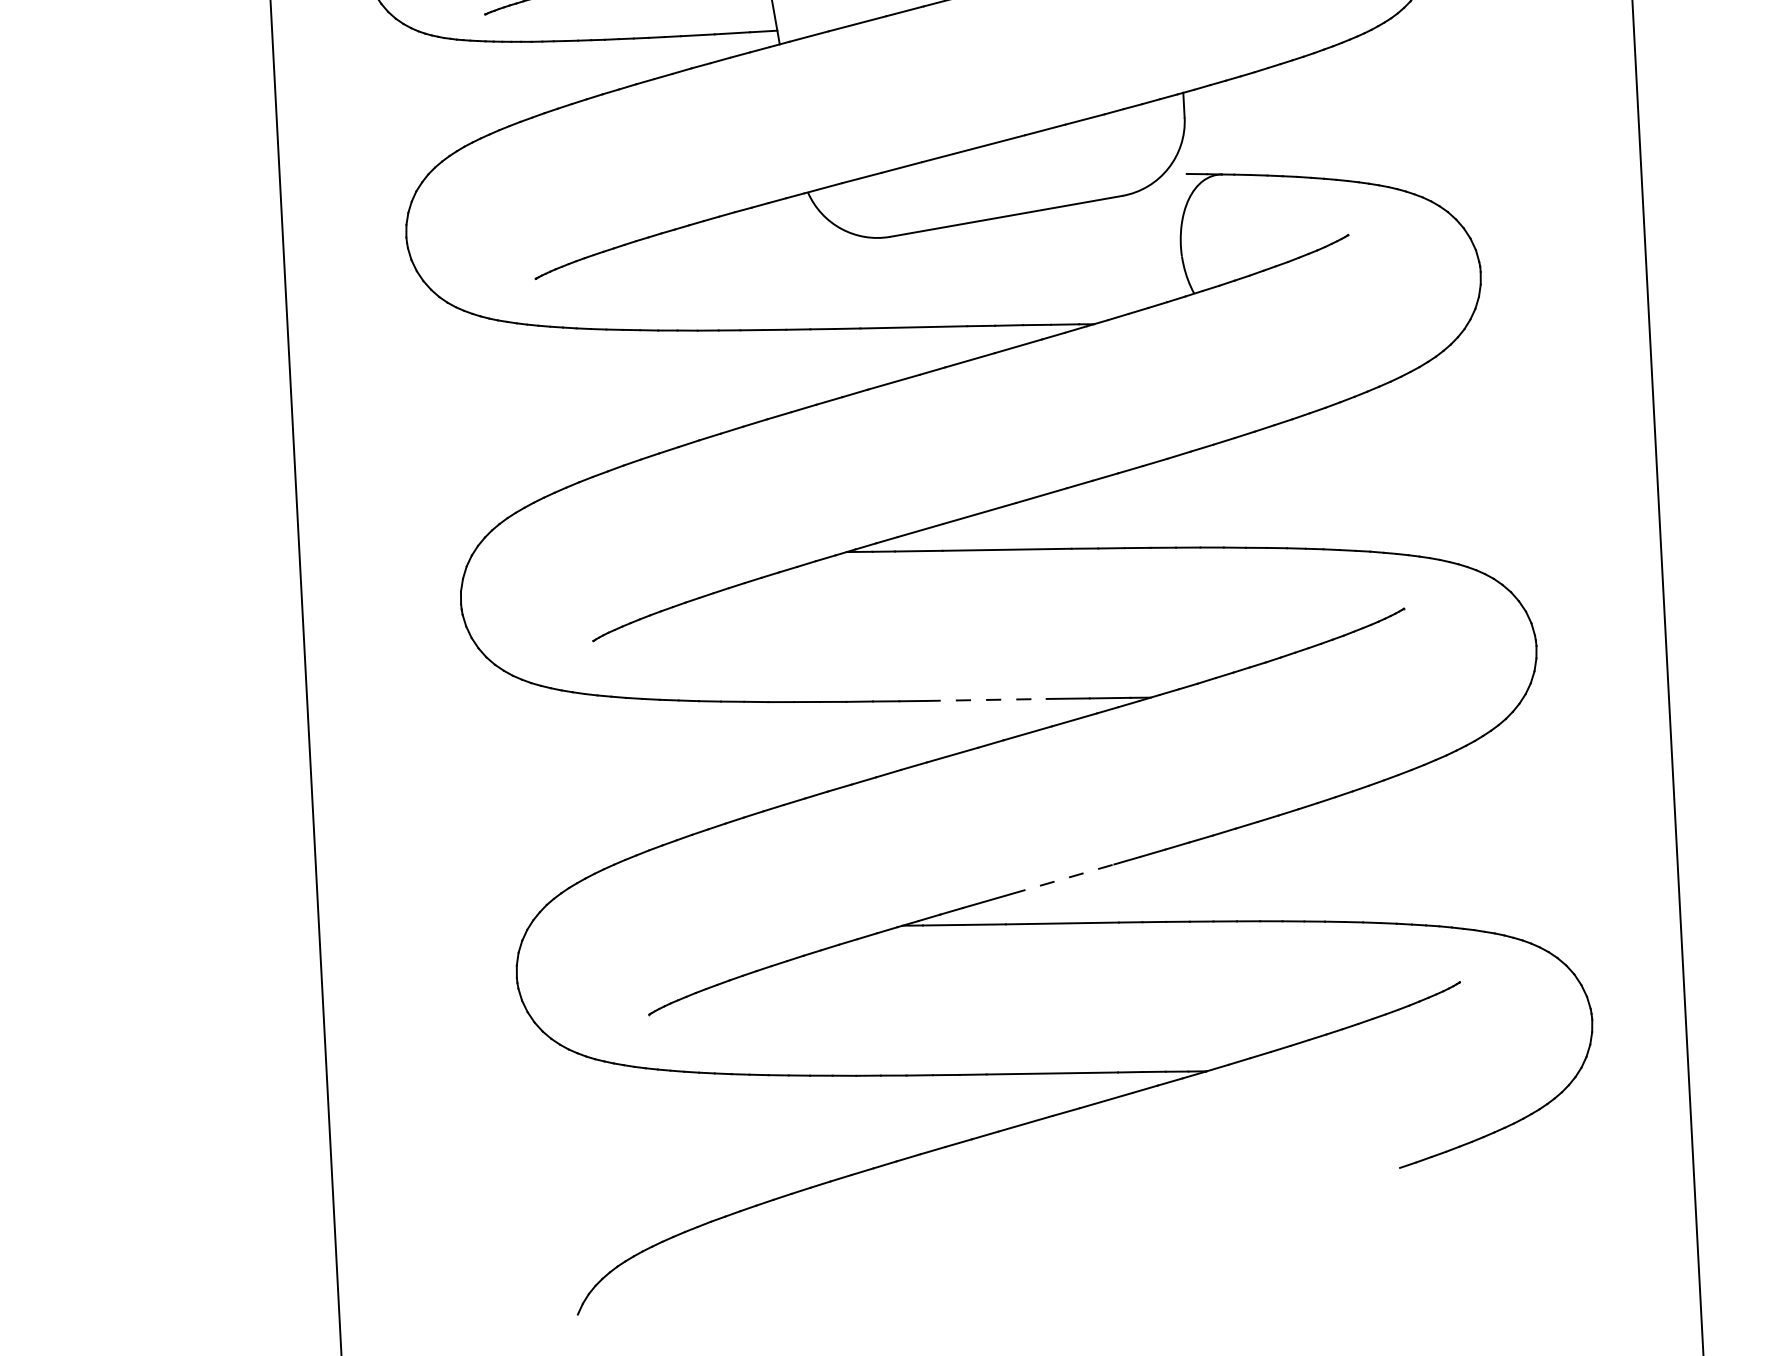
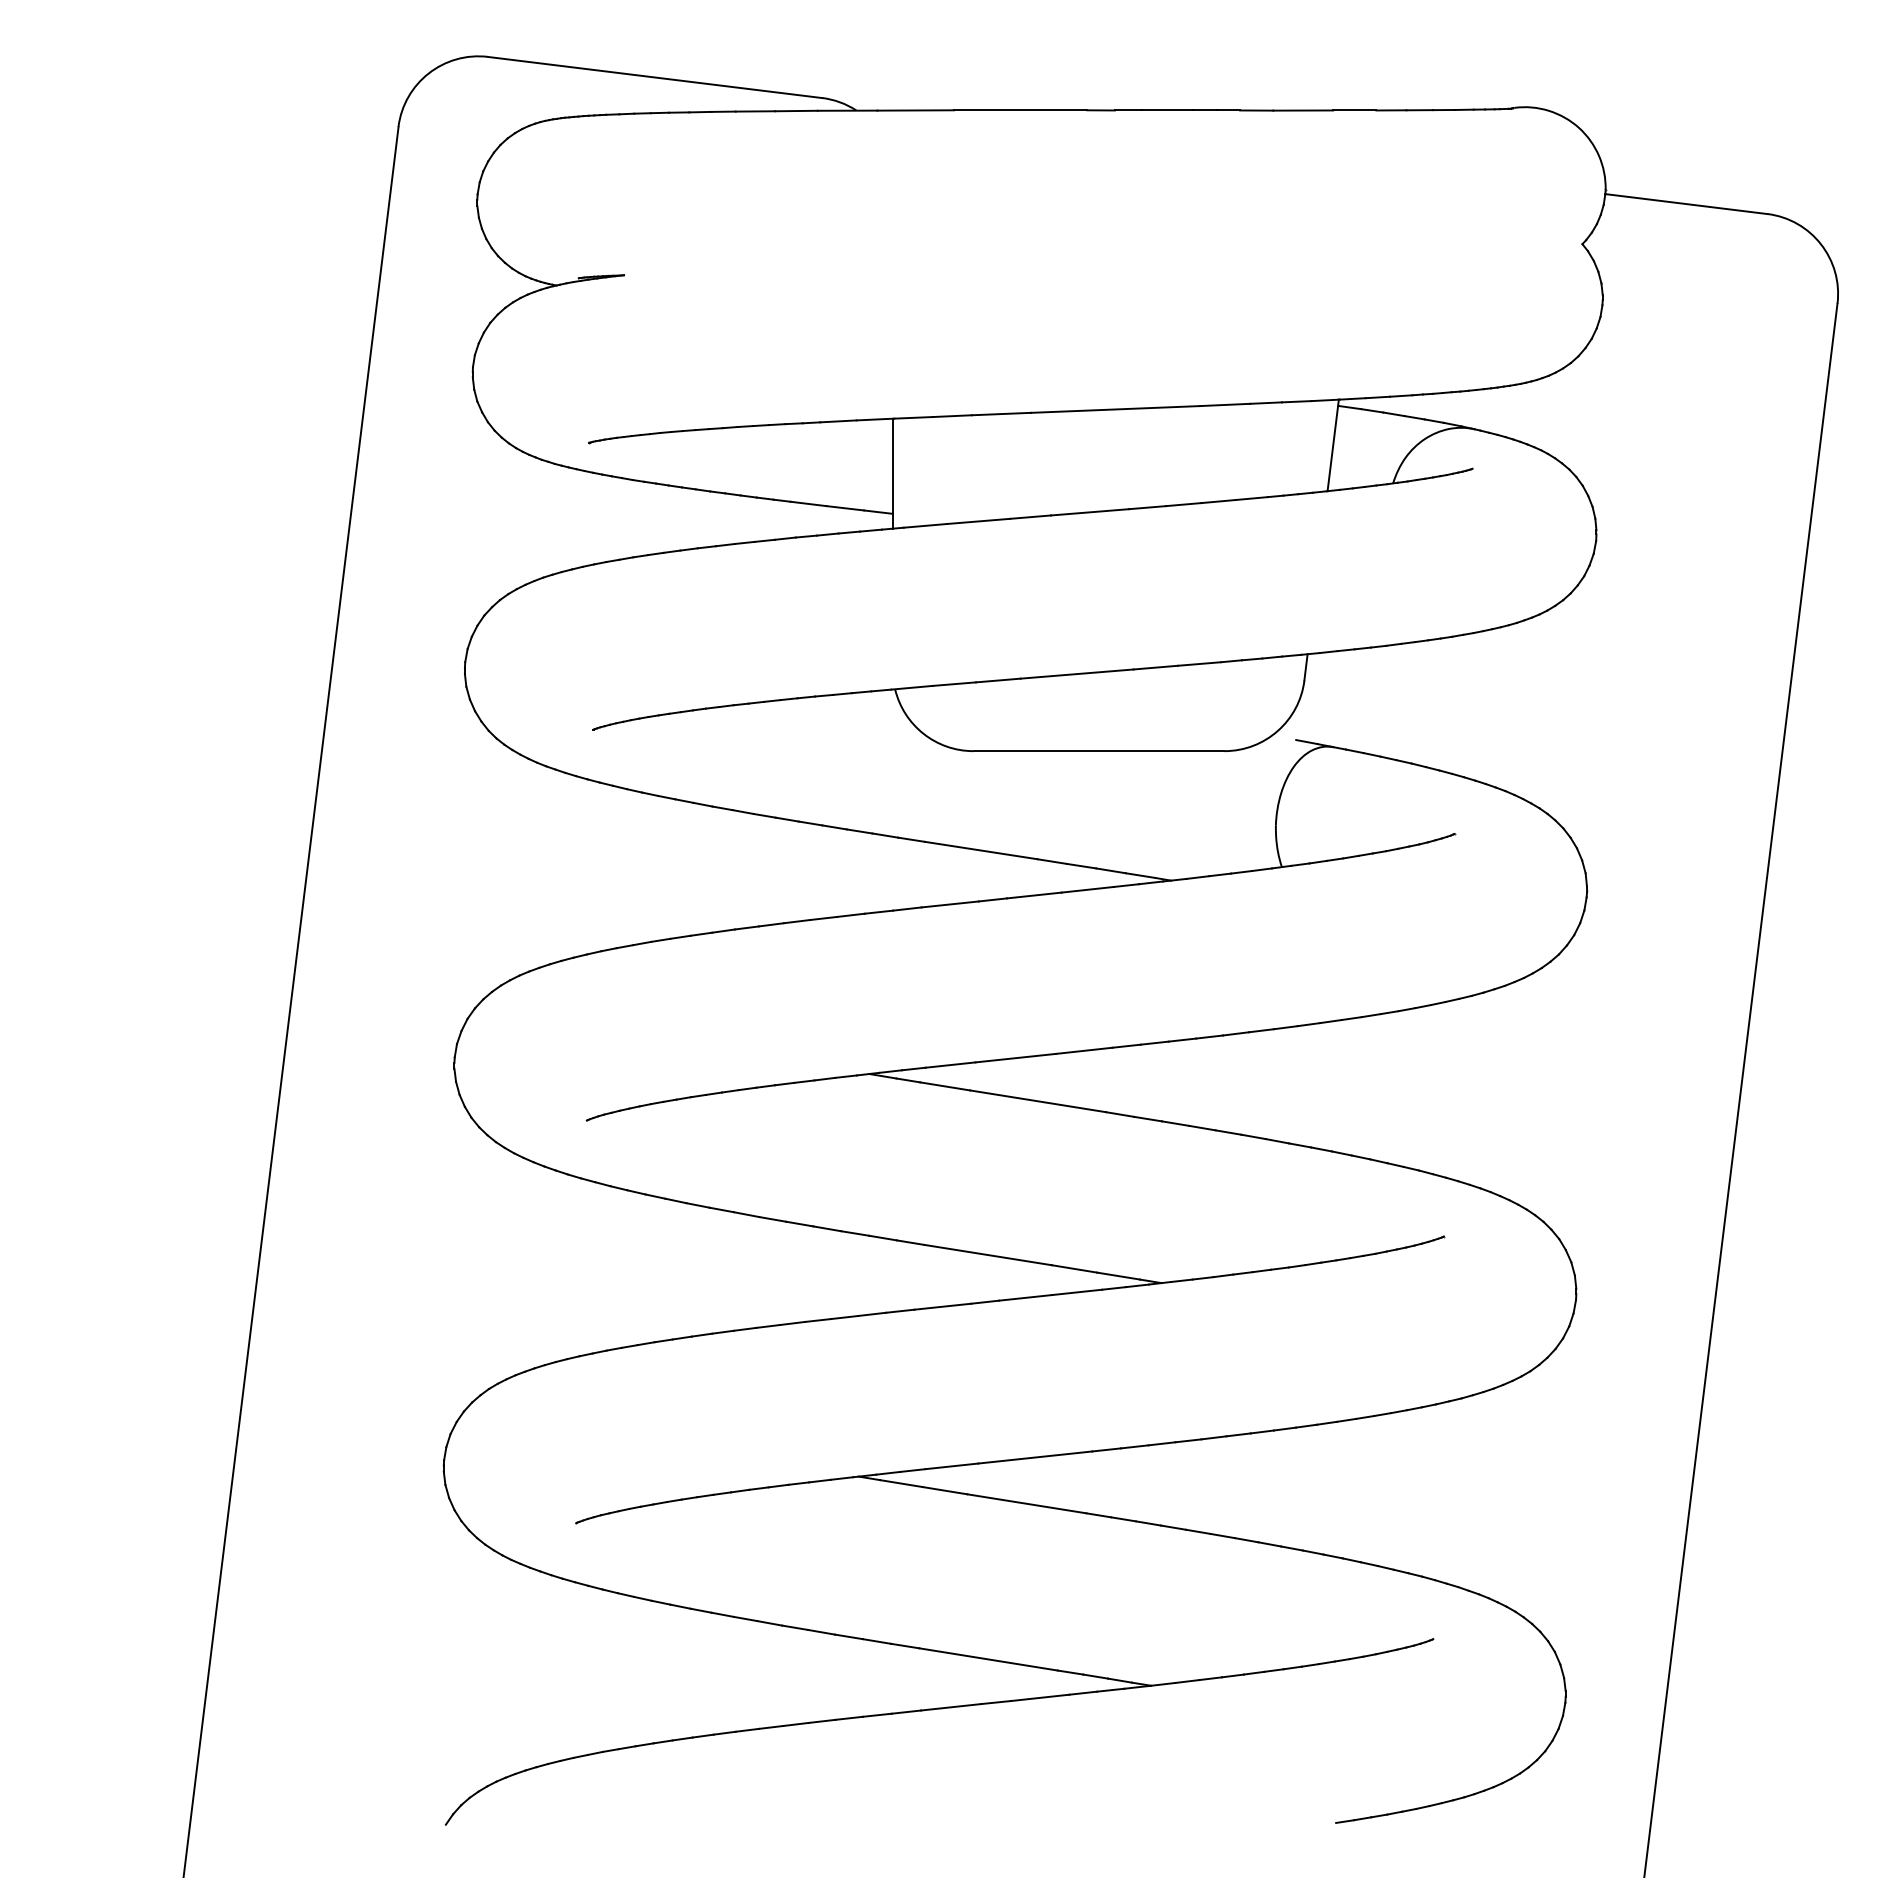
line: (986, 700) -> (988, 1255), dashed -> solid
line: (1062, 879) -> (1035, 1457), dashed -> solid

